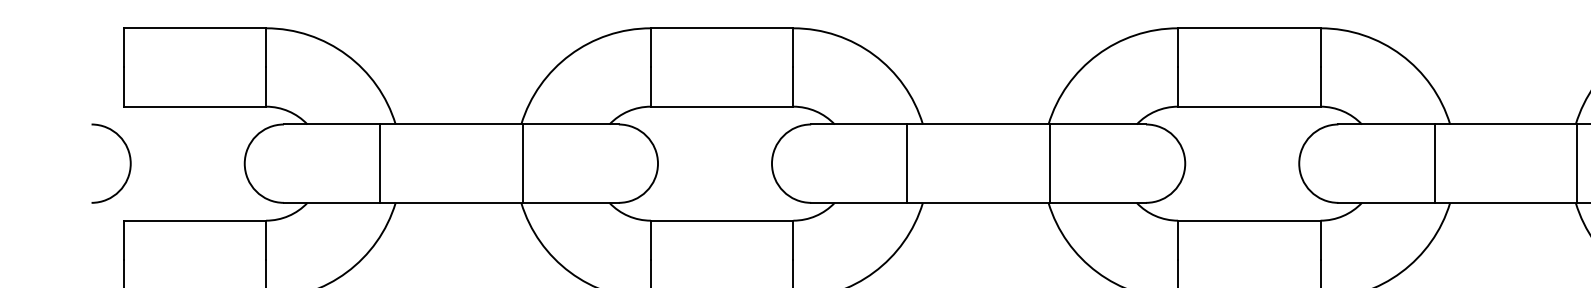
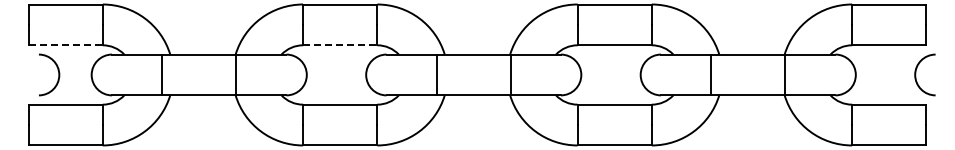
line: (196, 107) -> (66, 45), solid -> dashed
line: (722, 107) -> (340, 45), solid -> dashed
arc: (127, 155) -> (57, 70), moved

